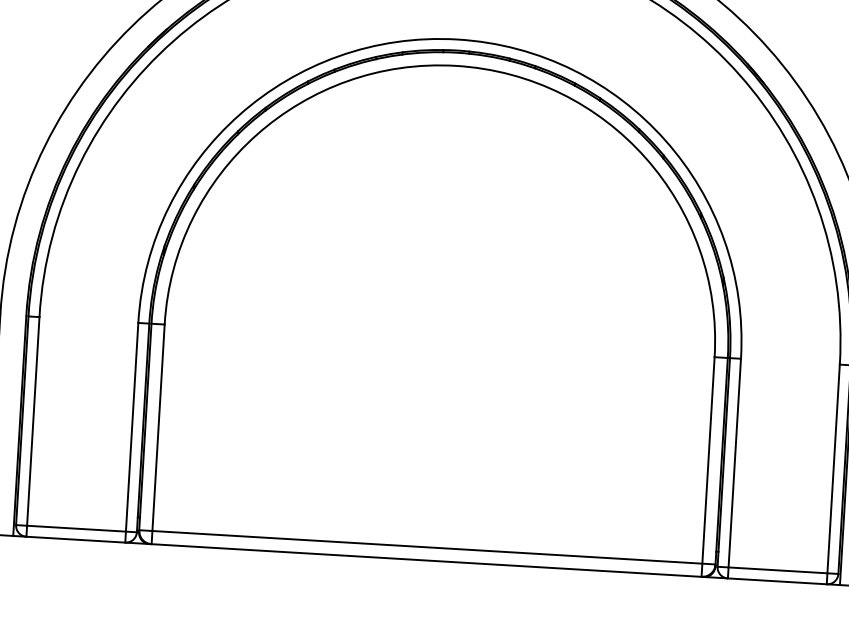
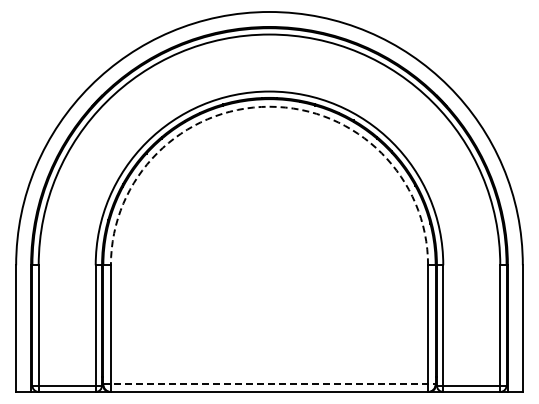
arc: (456, 65) -> (269, 106), solid -> dashed
line: (427, 547) -> (269, 384), solid -> dashed

